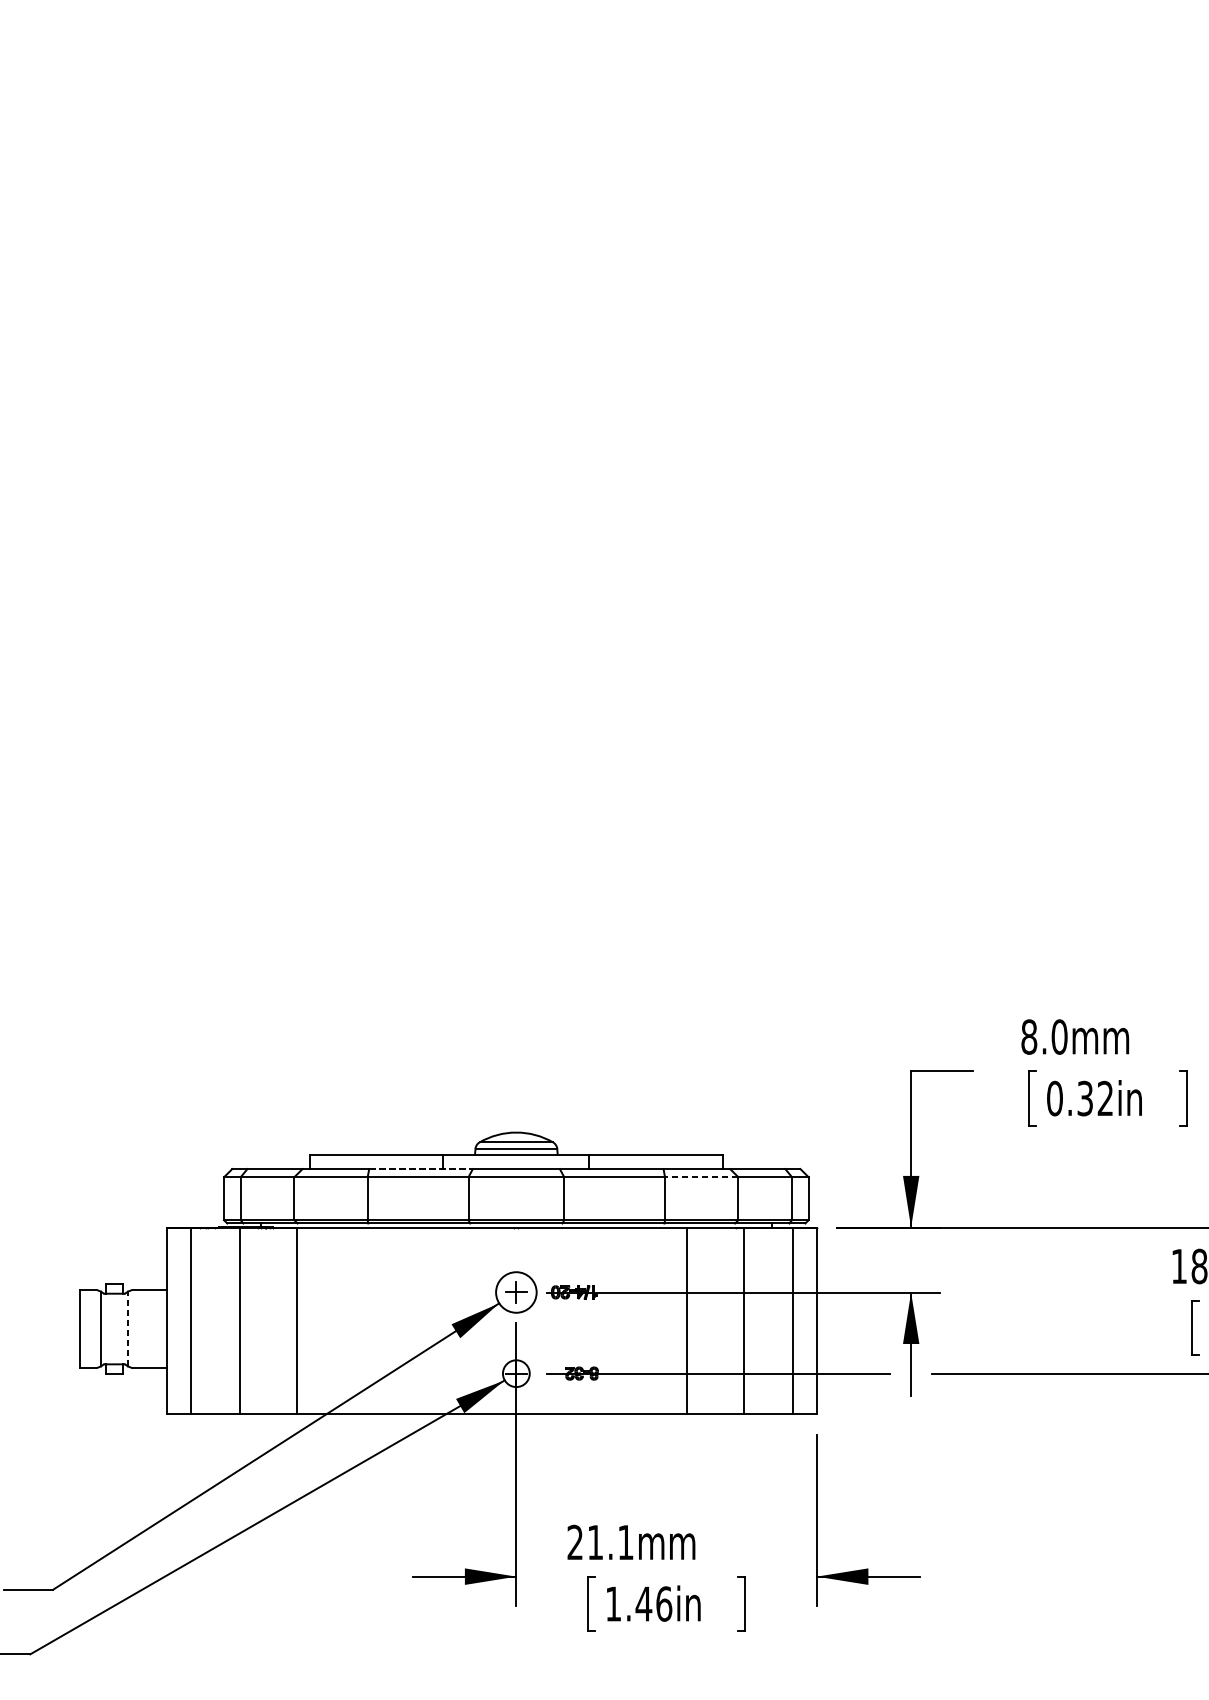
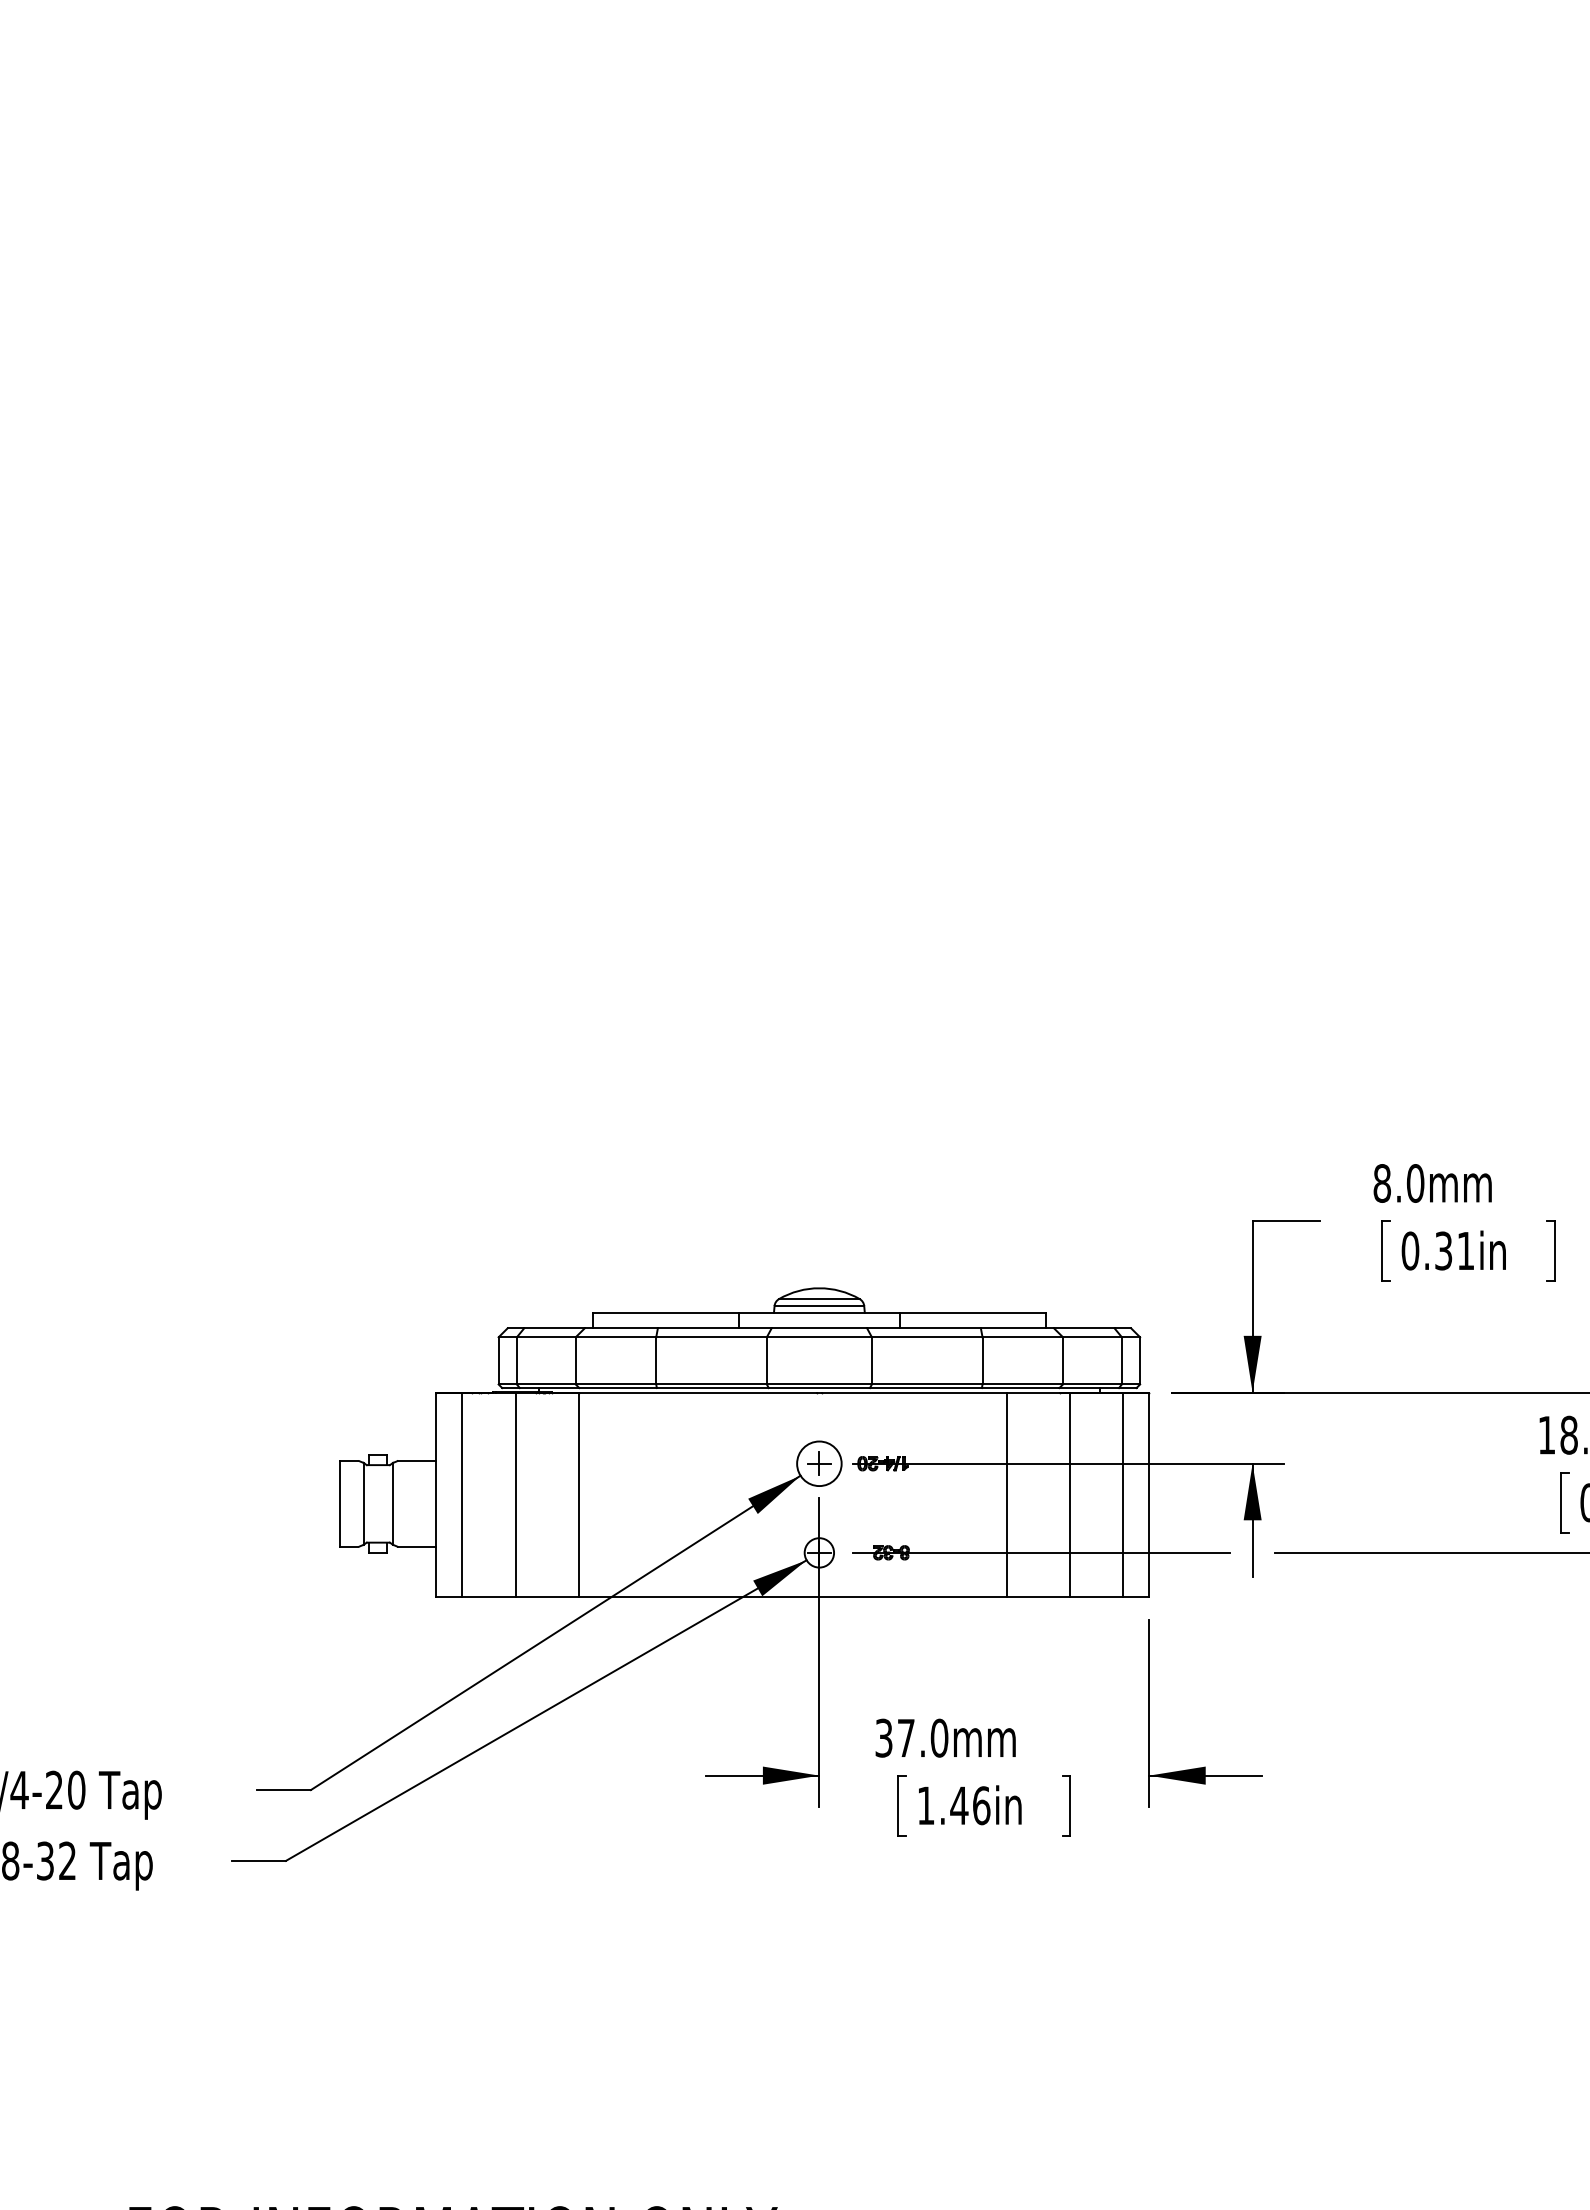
text: (1105, 1098) -> (1465, 1250), 0.32in -> 0.31in
line: (420, 1169) -> (714, 1328), dashed -> solid
line: (701, 1177) -> (1022, 1337), dashed -> solid
line: (127, 1328) -> (392, 1503), dashed -> solid
text: (600, 1541) -> (911, 1737), 21.1mm -> 37.0mm

